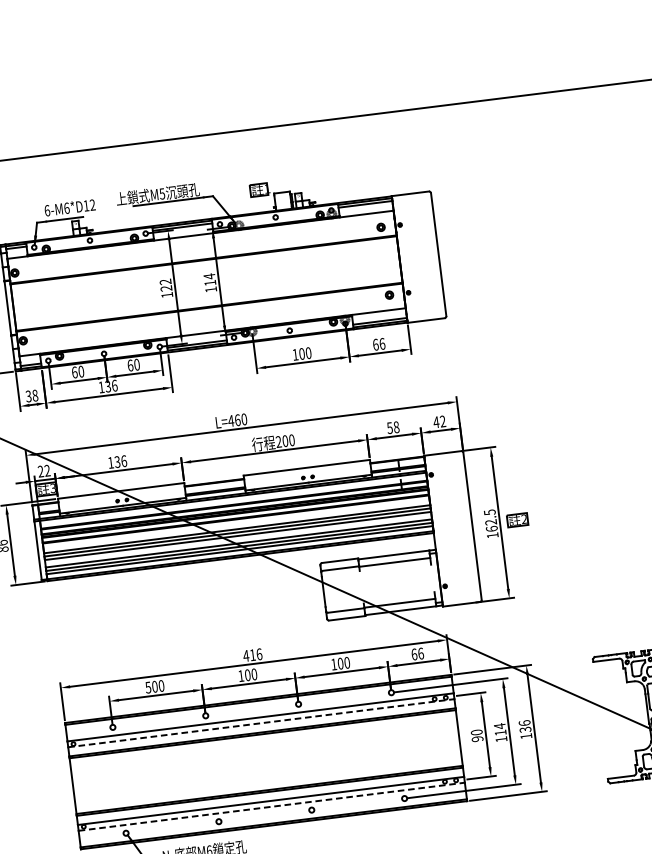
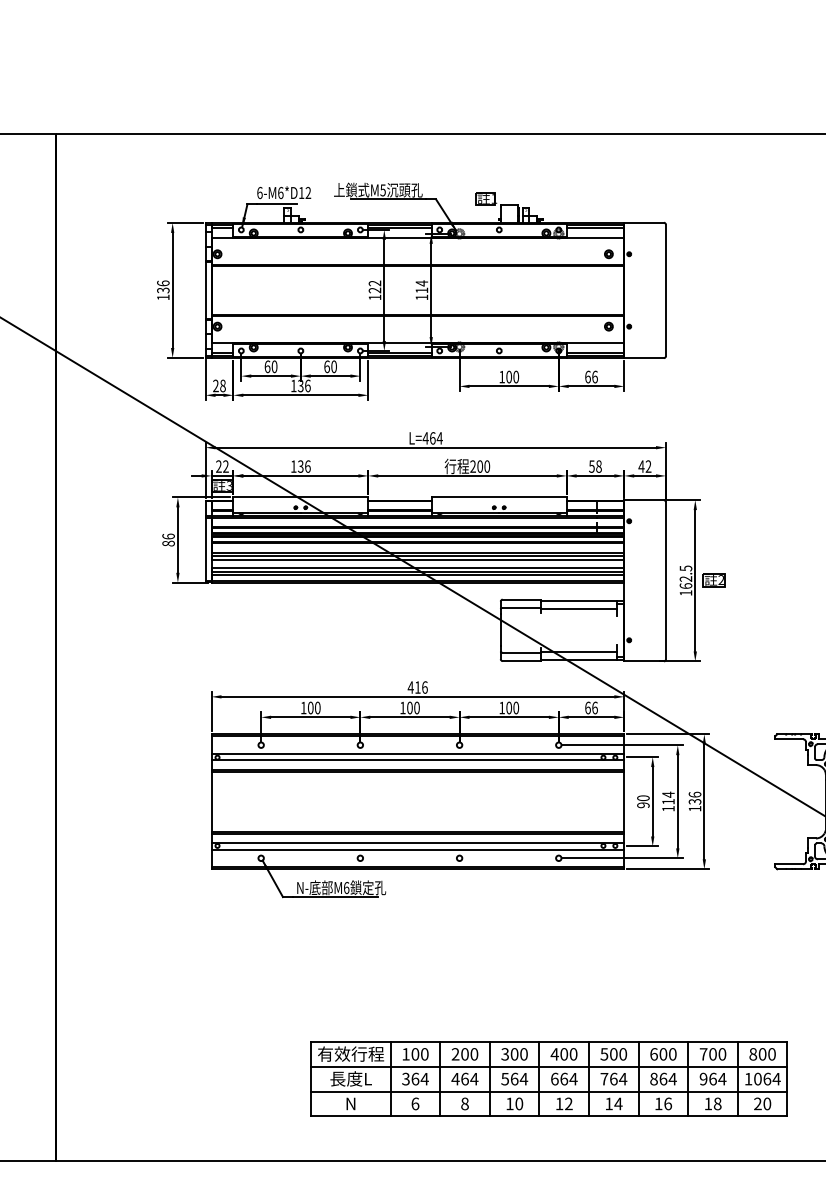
text: (28, 397) -> (215, 386), 38 -> 28
text: (244, 419) -> (439, 438), L=460 -> L=464
text: (148, 687) -> (303, 707), 500 -> 100
line: (261, 723) -> (418, 760), dashed -> solid
line: (272, 806) -> (418, 849), dashed -> solid

